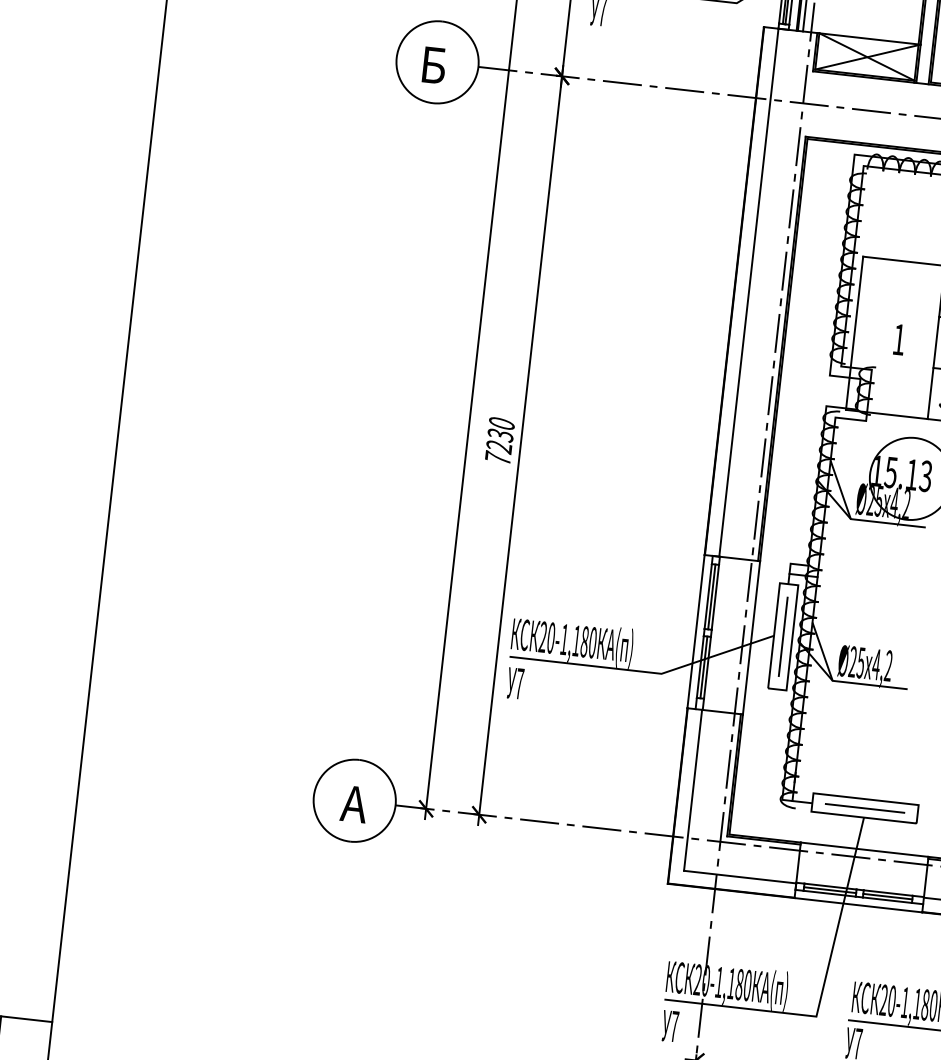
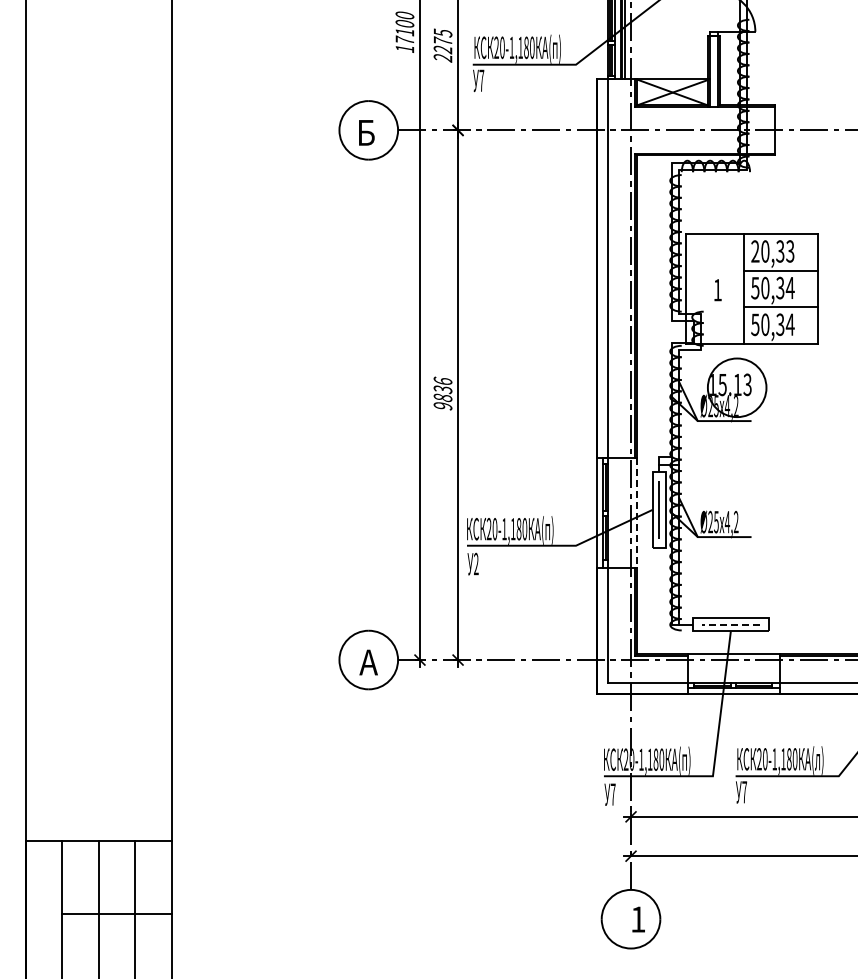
text: (499, 440) -> (442, 393), 7230 -> 9836
line: (750, 638) -> (636, 513), solid -> dashed
text: (520, 683) -> (476, 563), 7 -> 2
line: (864, 807) -> (730, 624), solid -> dashed

